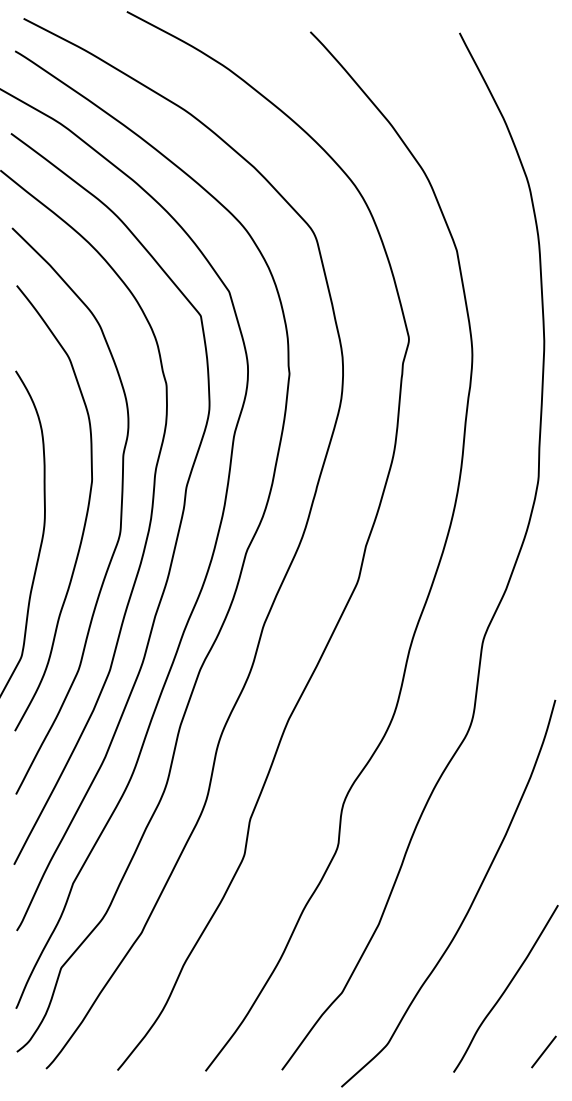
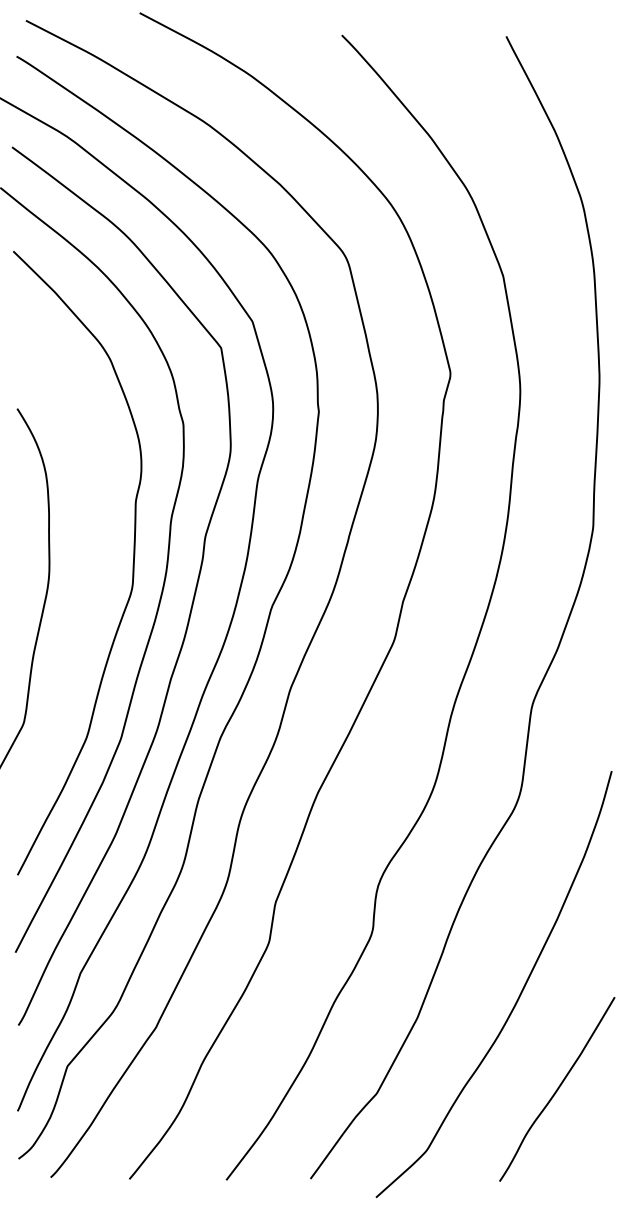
curve: (85, 515) -> (94, 567), removed
line: (543, 1051) -> (598, 1158), removed

